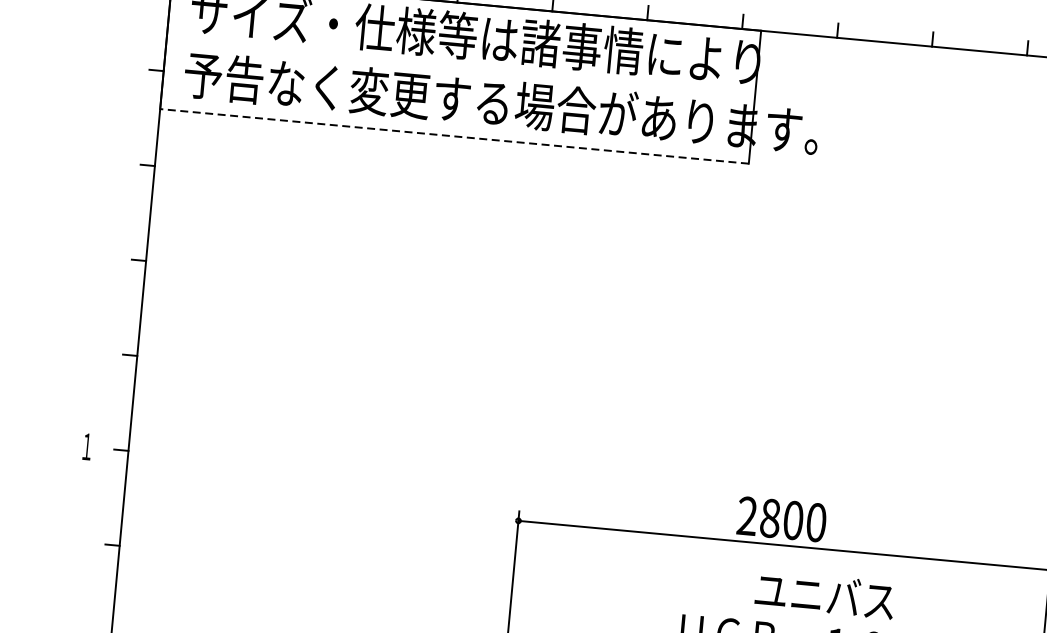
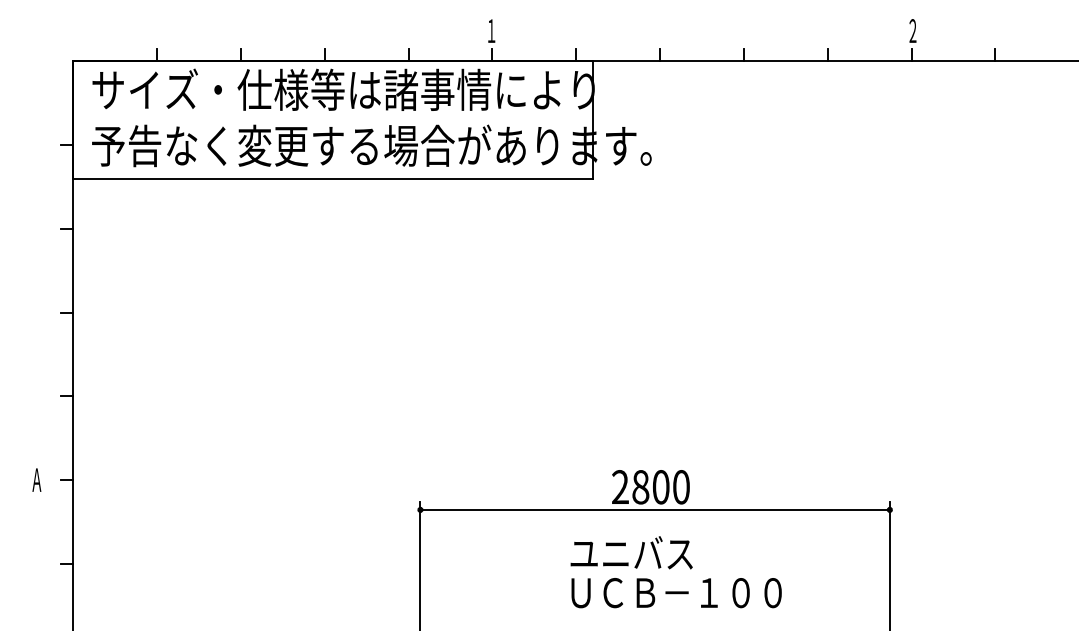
line: (454, 136) -> (333, 178), dashed -> solid
text: (86, 446) -> (36, 479), １ -> Ａ
text: (824, 594) -> (631, 552), moved

